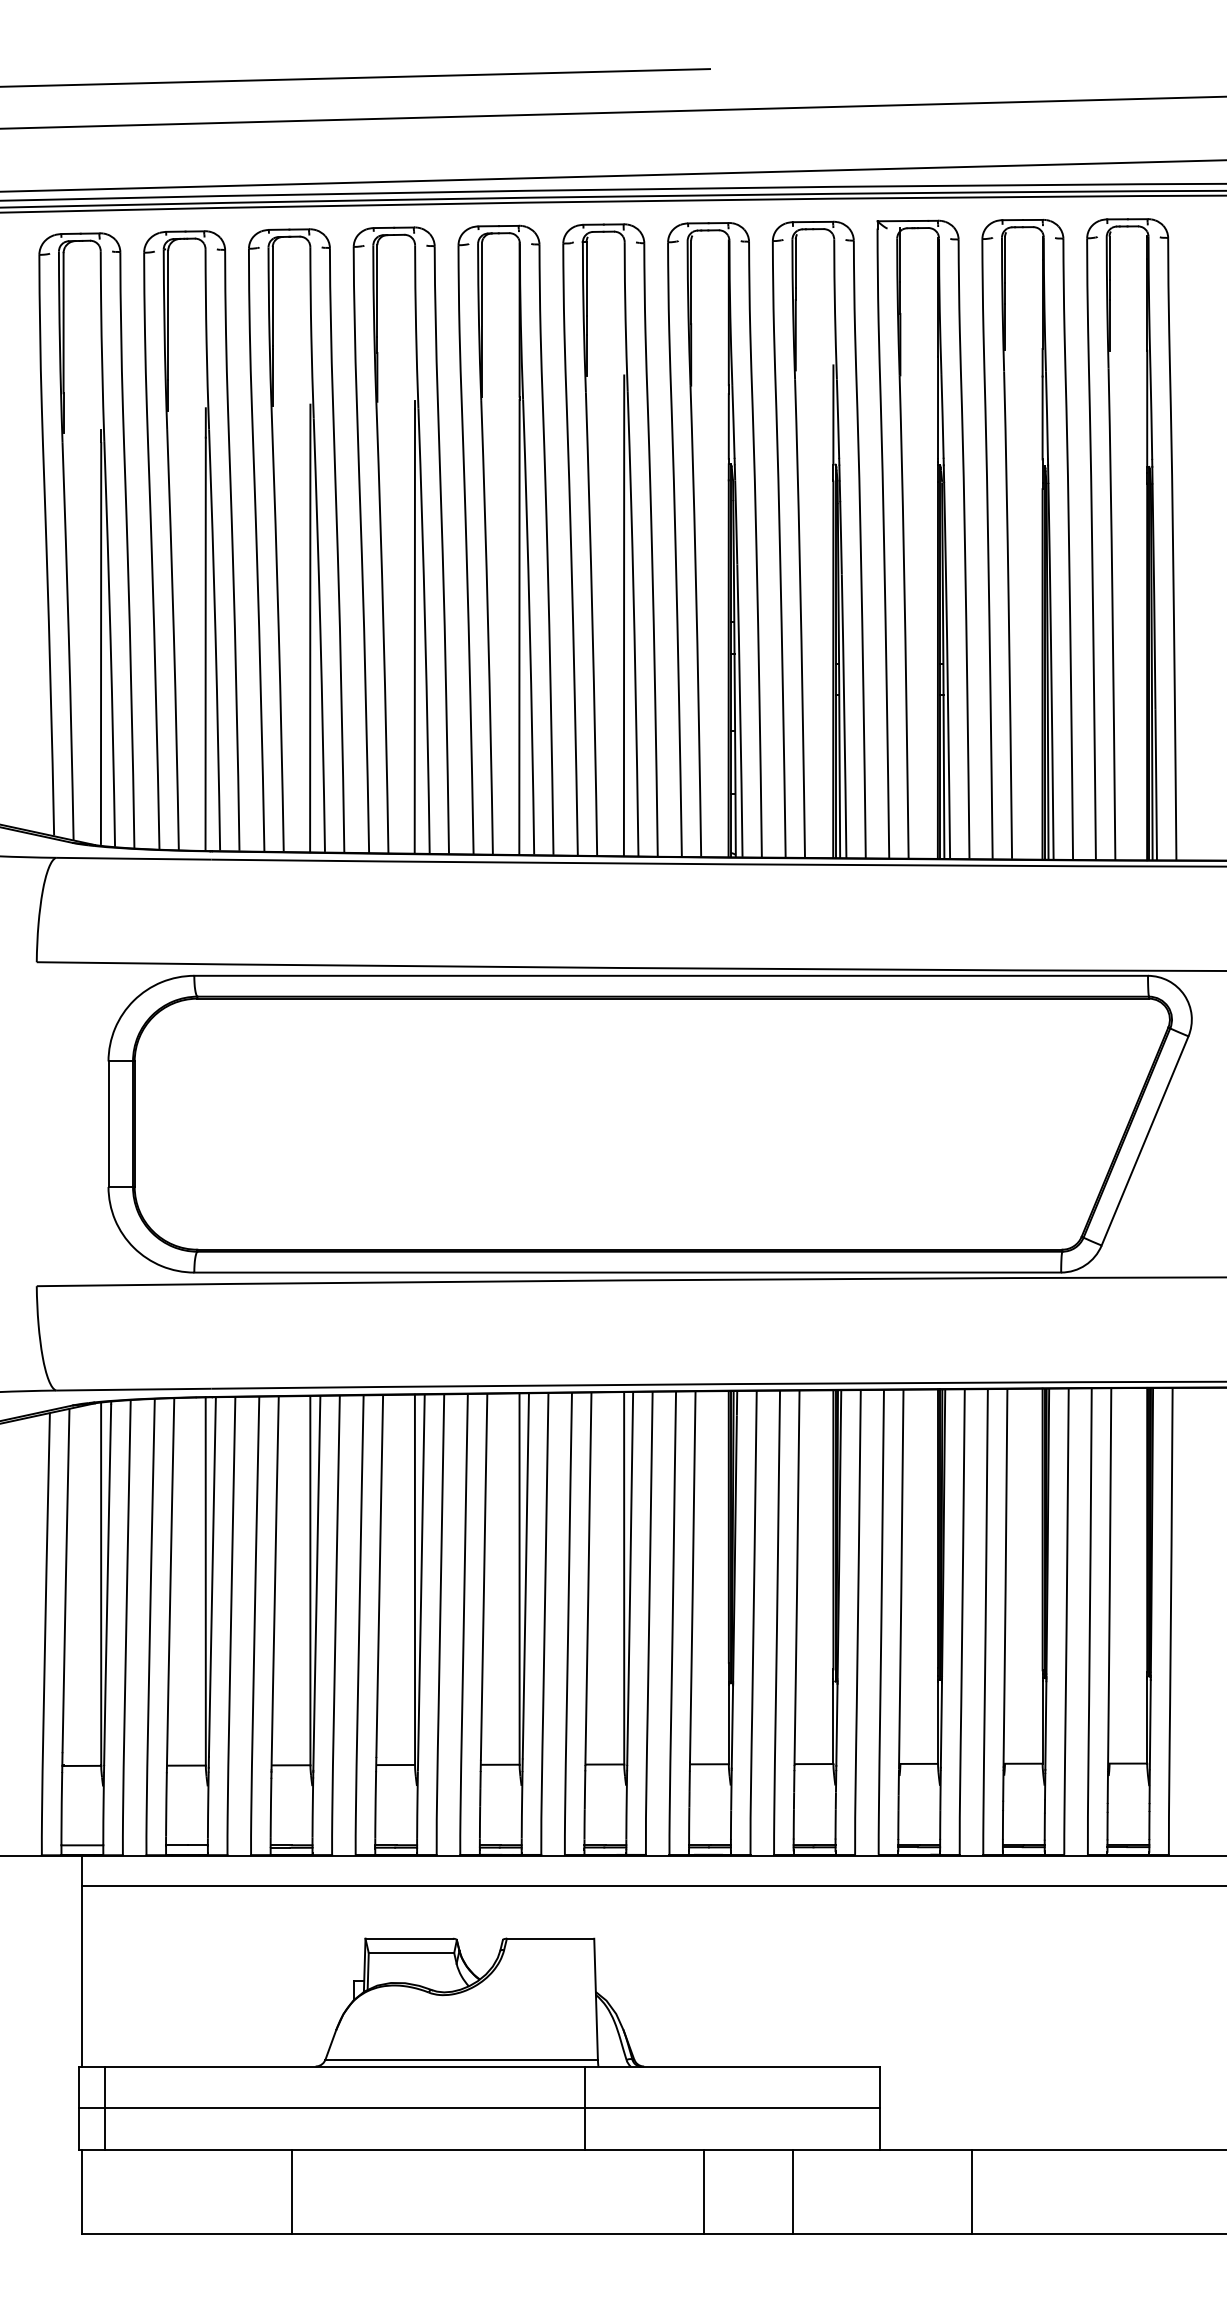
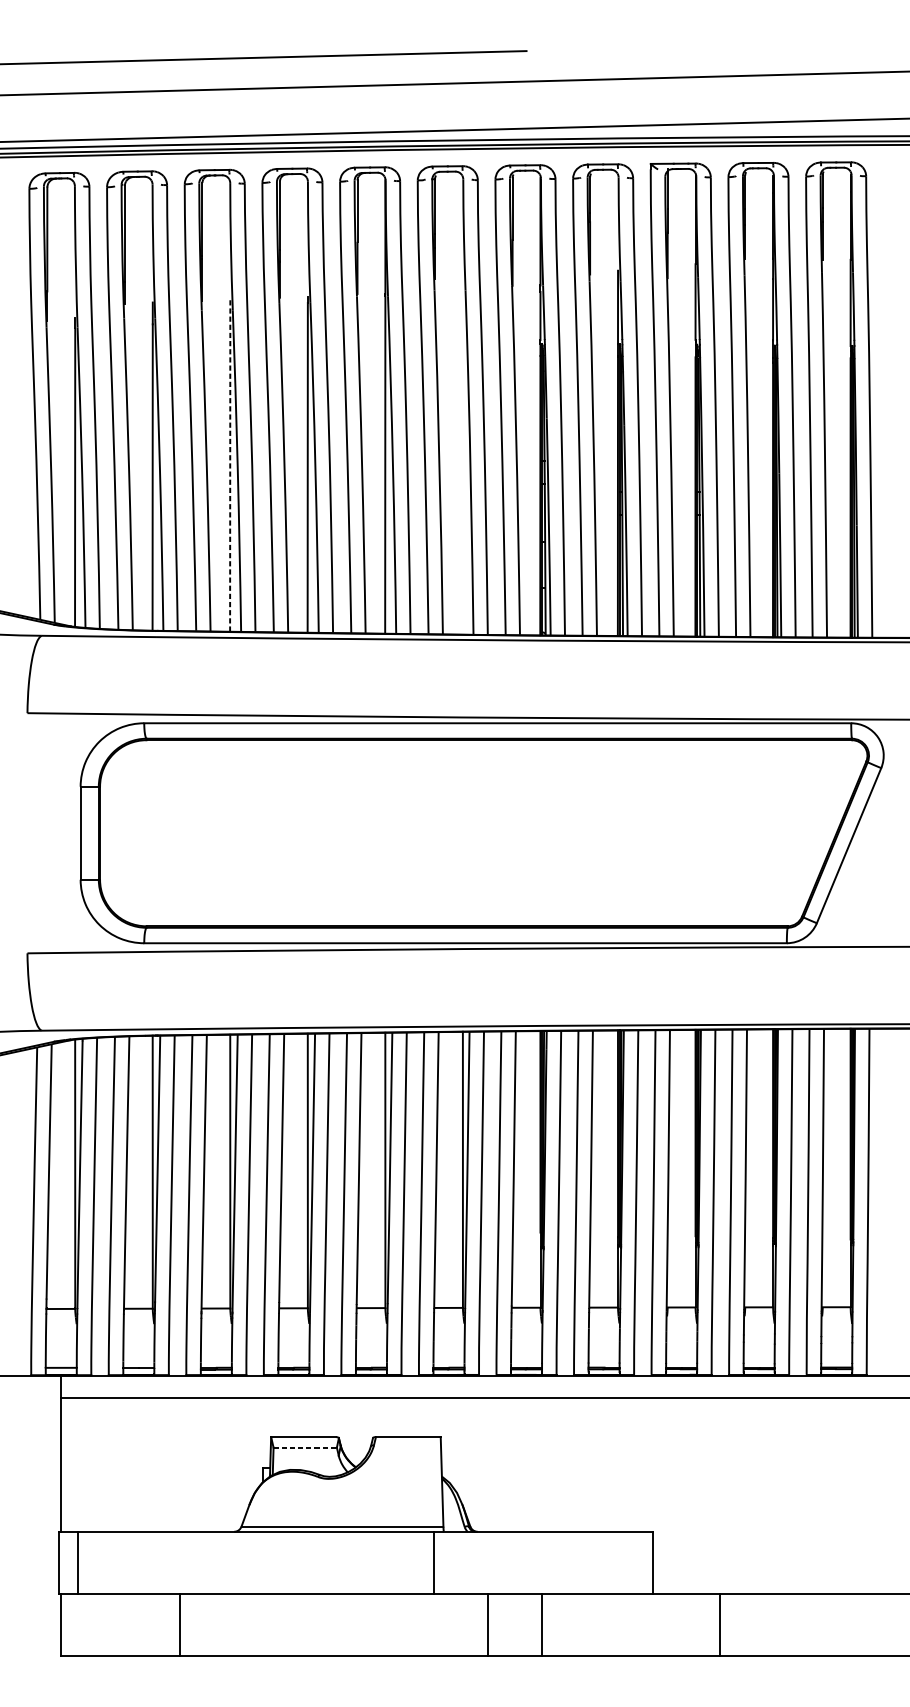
line: (623, 615) -> (462, 456), removed
line: (310, 628) -> (230, 465), solid -> dashed
line: (411, 1953) -> (305, 1448), solid -> dashed
line: (479, 2108) -> (355, 1562), removed
line: (291, 2191) -> (179, 1624), moved
line: (704, 2191) -> (488, 1624), moved
line: (793, 2191) -> (542, 1624), moved

